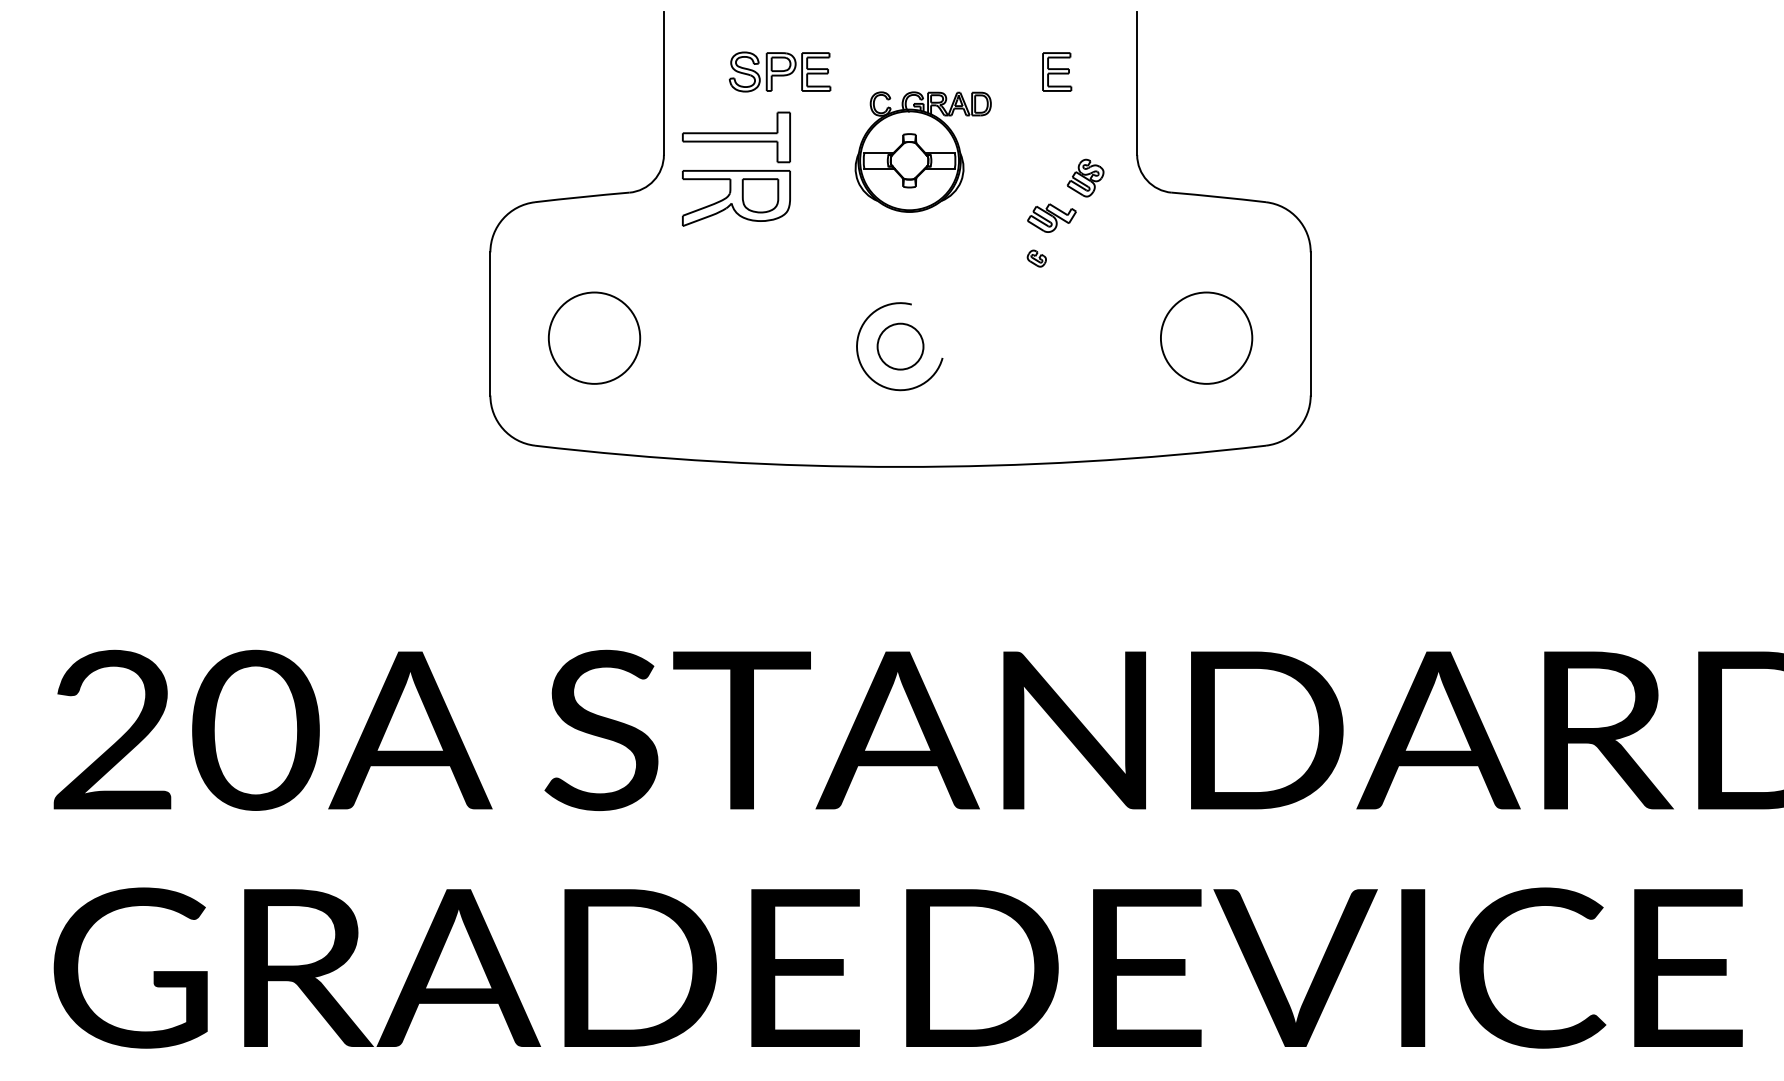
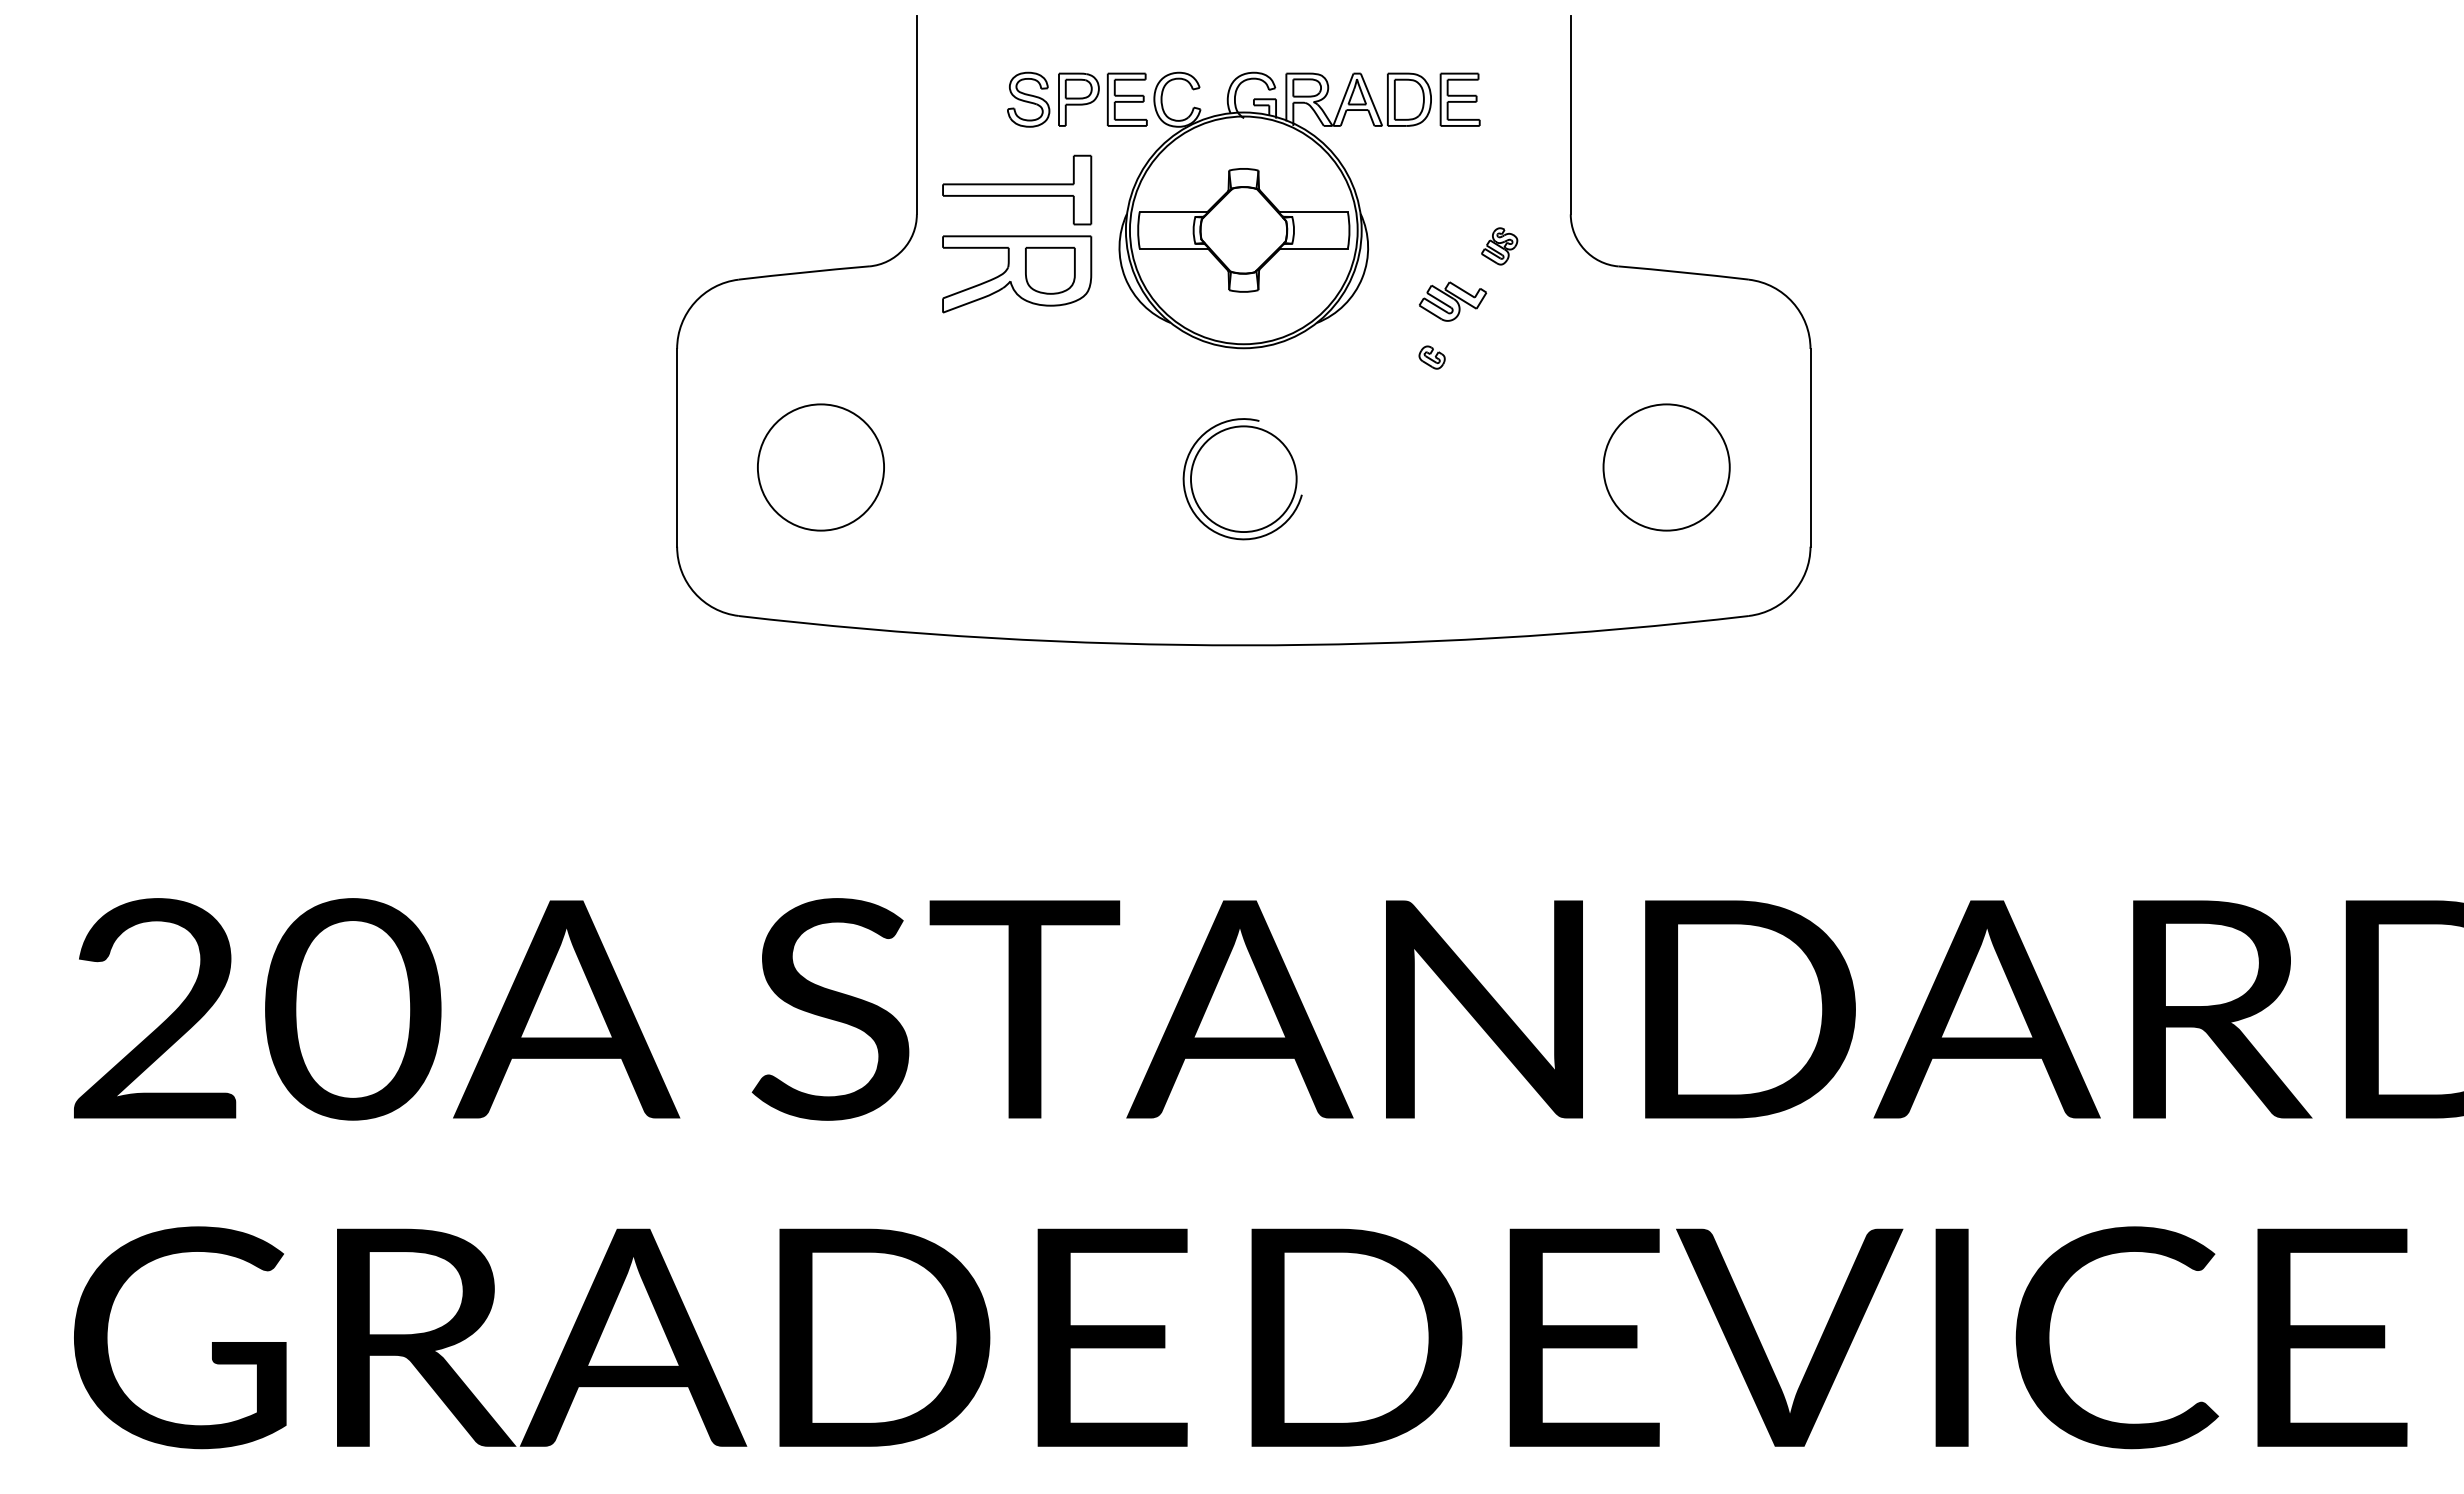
part: (922, 152) -> (1274, 210), size x1.67
part: (1085, 178) -> (1499, 246), size x0.71
circle: (900, 346) -> (1243, 479), size x1.67

